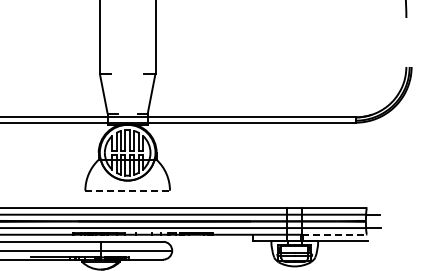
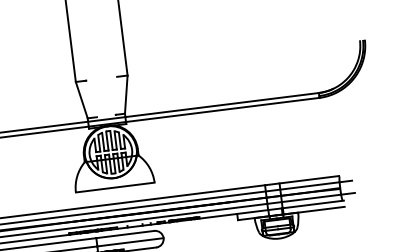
line: (128, 190) -> (116, 187), dashed -> solid
line: (335, 234) -> (313, 204), dashed -> solid

